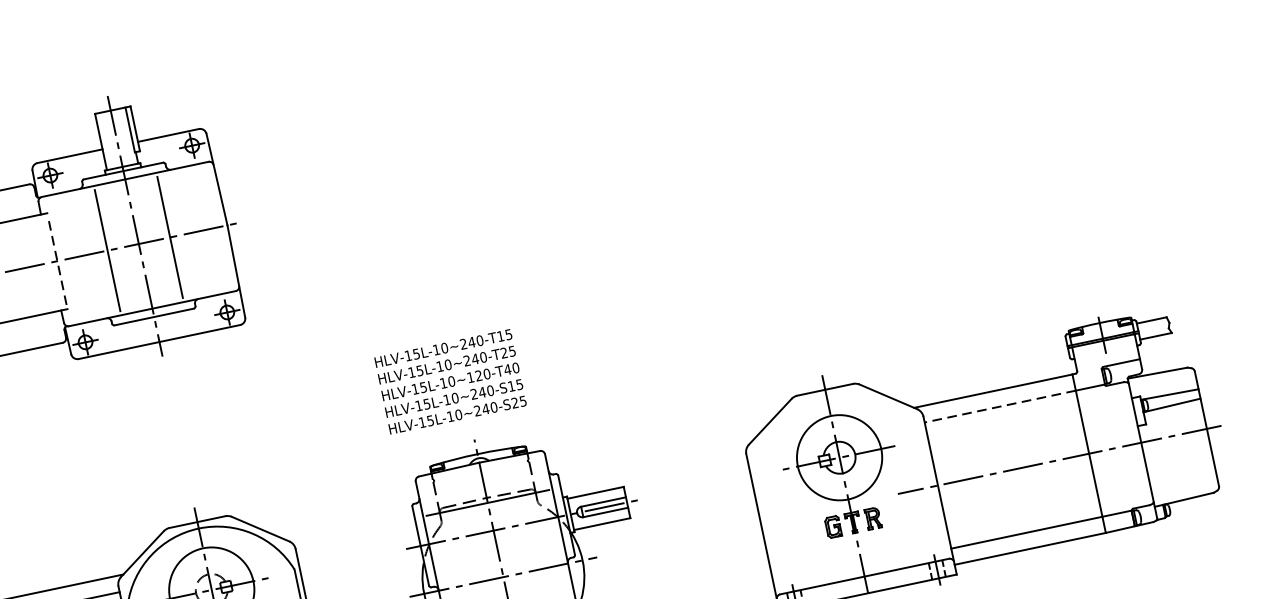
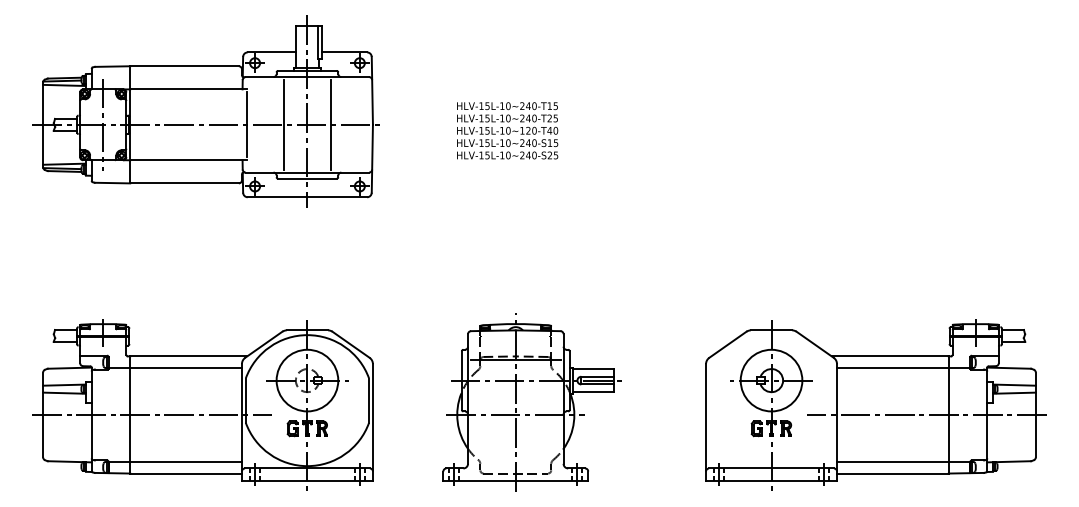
line: (57, 260) -> (247, 124), dashed -> solid
text: (450, 381) -> (507, 130), moved
line: (999, 406) -> (892, 368), dashed -> solid

